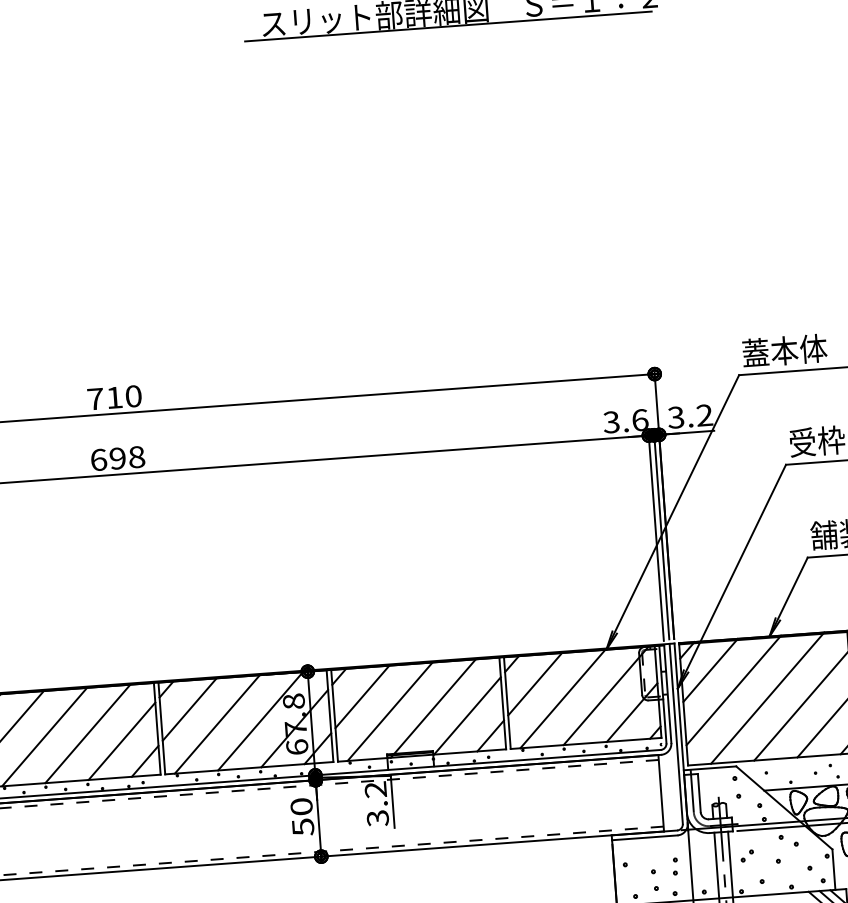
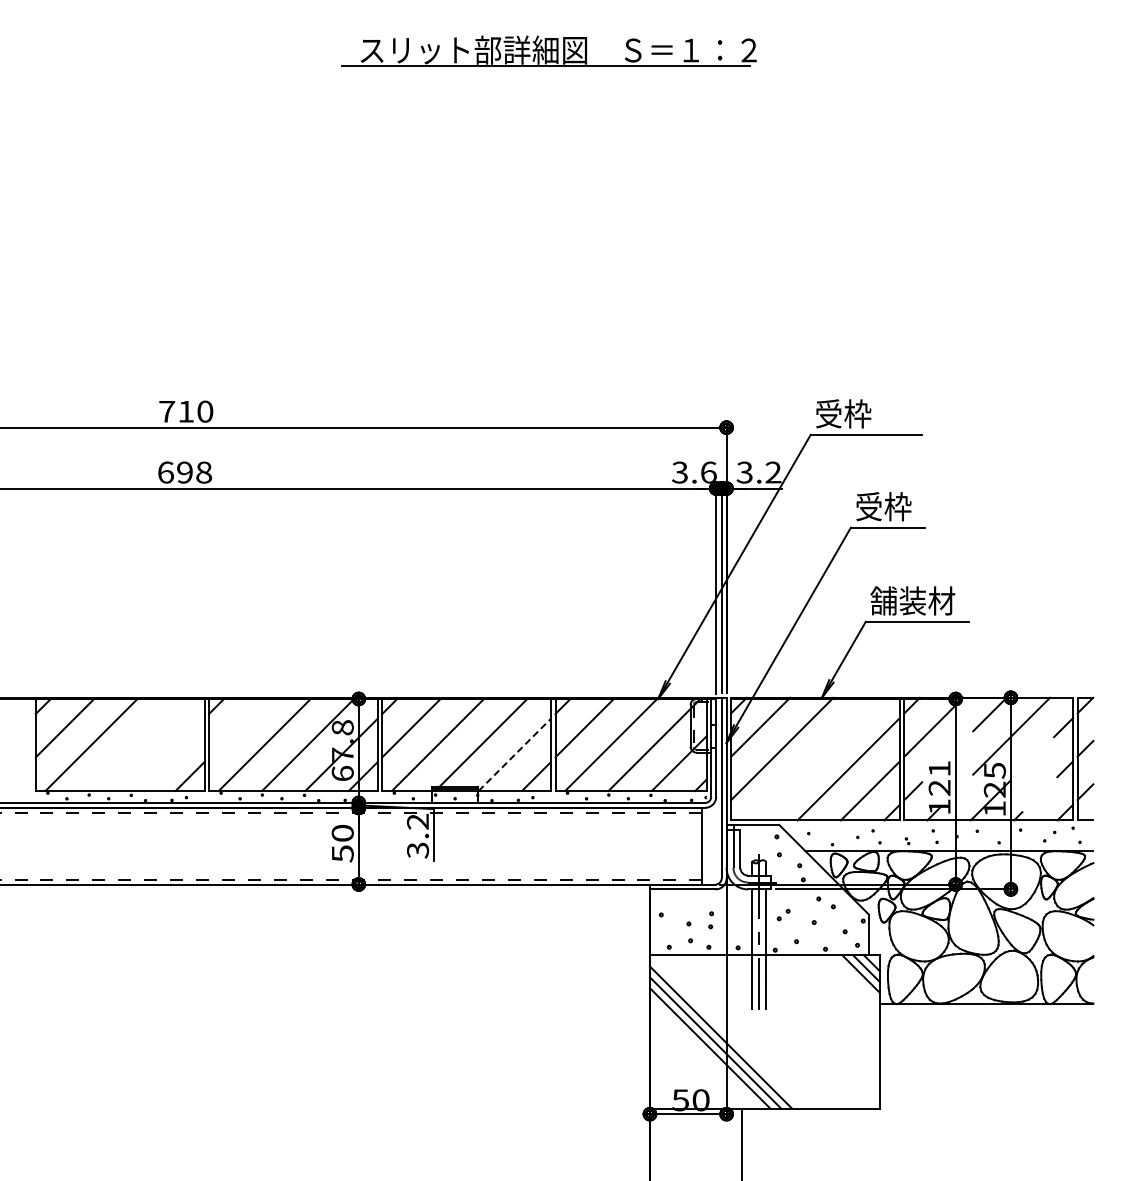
text: (784, 350) -> (857, 413), 蓋本体 -> 受枠
line: (767, 697) -> (815, 758), removed
line: (189, 709) -> (238, 728), removed
line: (468, 715) -> (515, 754), solid -> dashed
line: (87, 733) -> (134, 744), removed
line: (122, 740) -> (168, 754), removed

